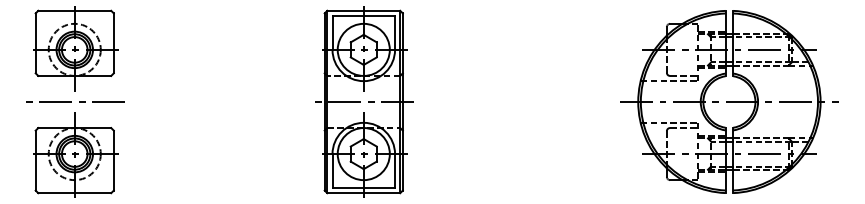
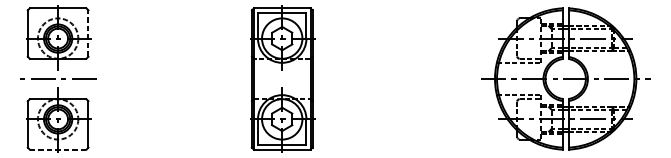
line: (113, 43) -> (88, 33), solid -> dashed
line: (363, 101) -> (282, 78), removed
line: (74, 193) -> (57, 149), solid -> dashed

